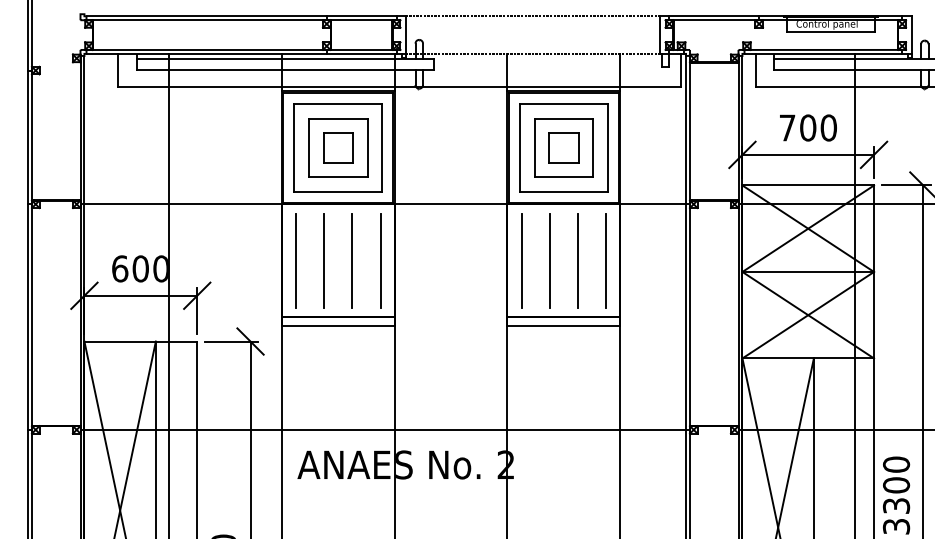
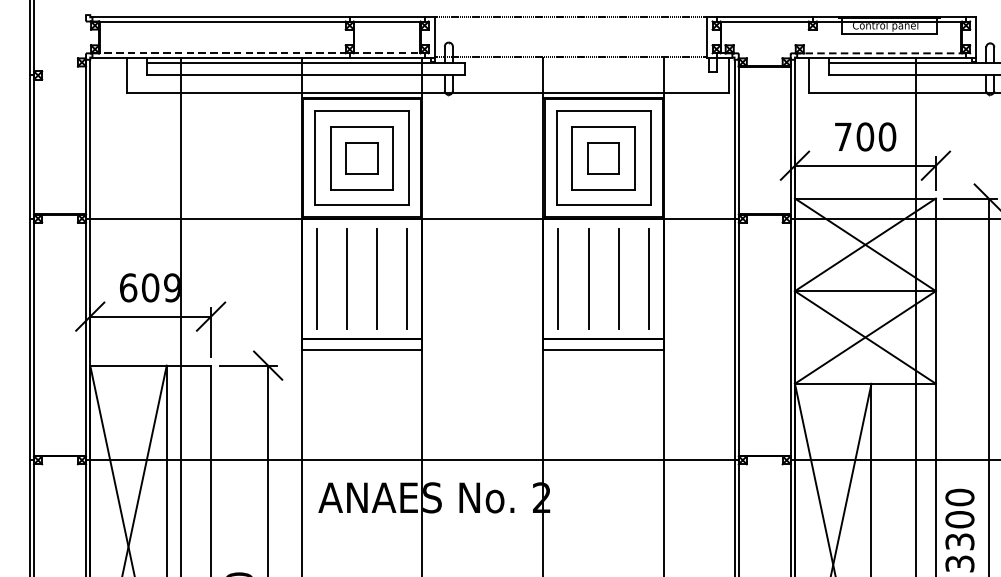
line: (242, 49) -> (259, 52), solid -> dashed
line: (823, 49) -> (881, 52), solid -> dashed
text: (160, 268) -> (171, 287), 600 -> 609

